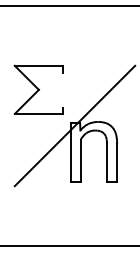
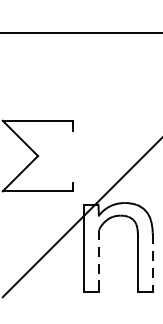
line: (80, 161) -> (99, 261), solid -> dashed
line: (117, 162) -> (153, 262), solid -> dashed

